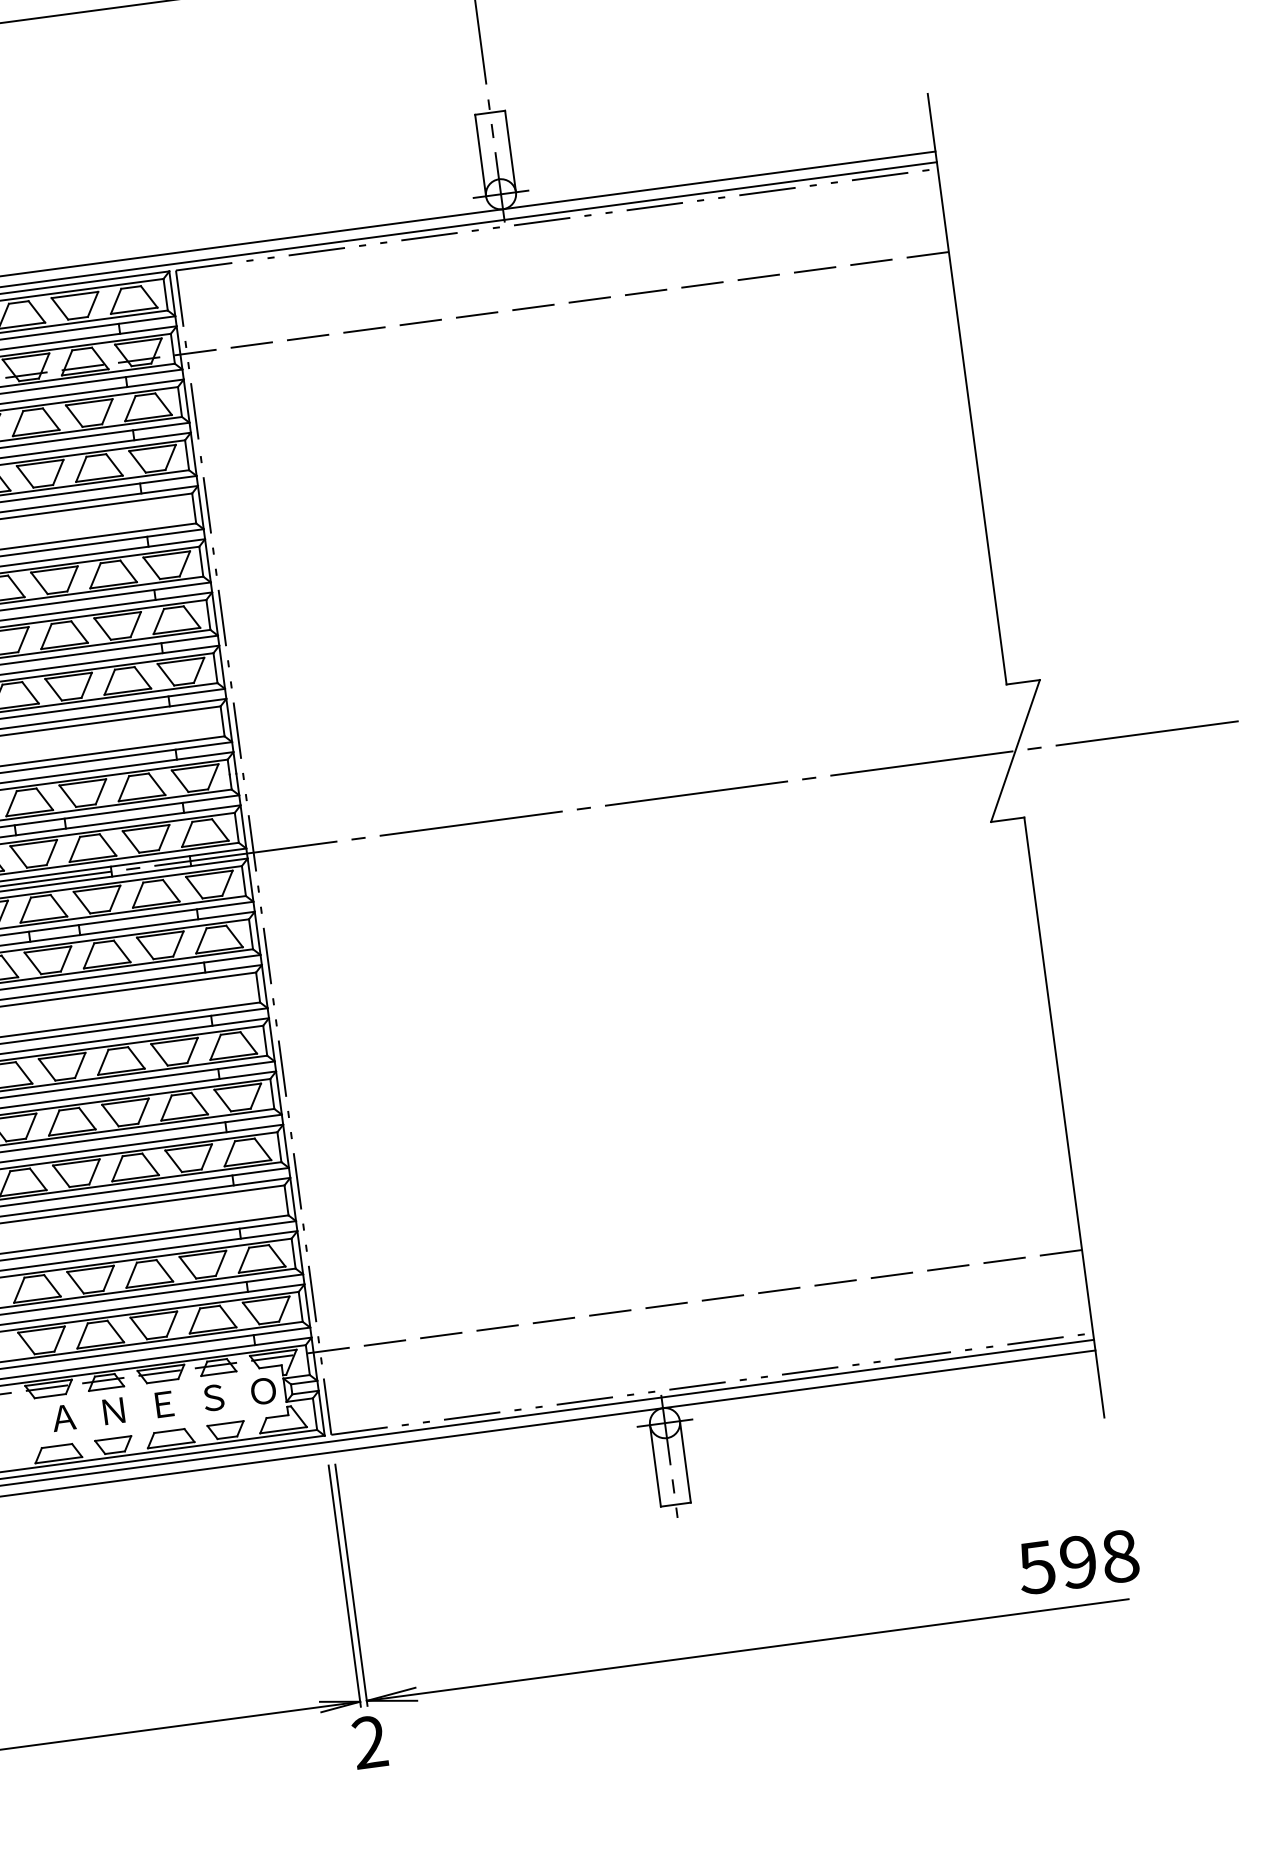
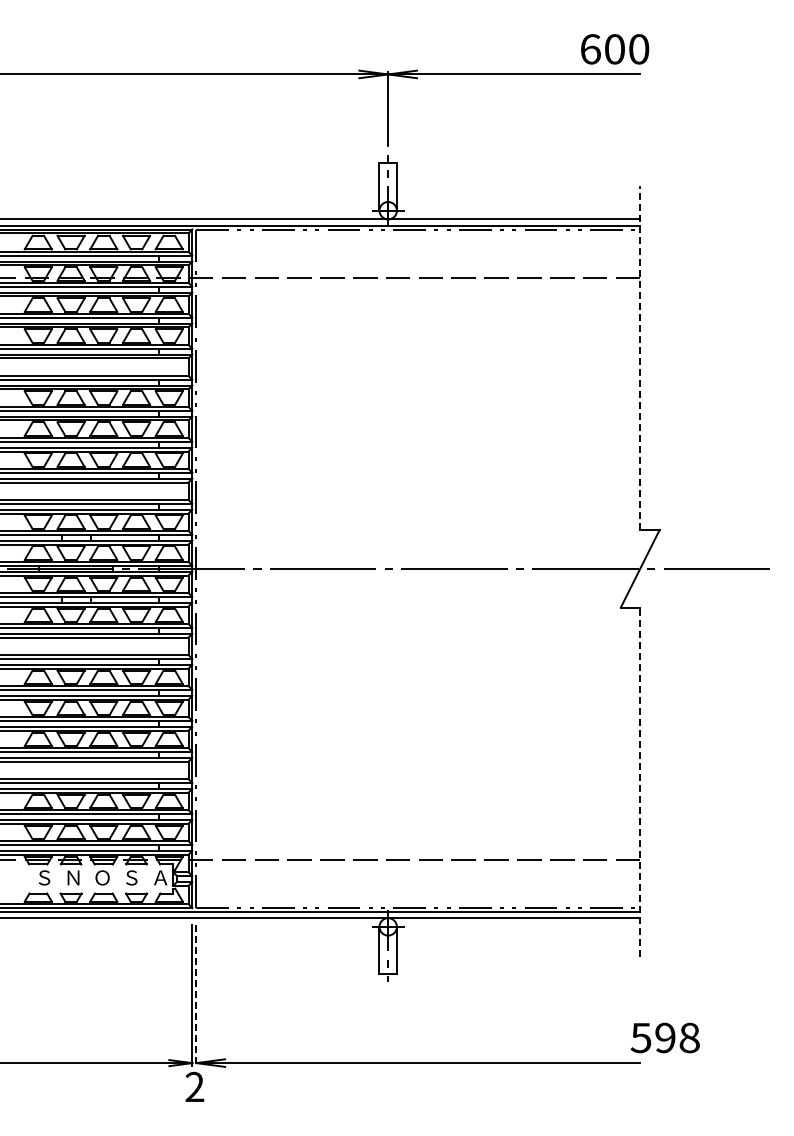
line: (967, 388) -> (640, 357), solid -> dashed
line: (1064, 1117) -> (640, 782), solid -> dashed
text: (262, 1390) -> (160, 877), Ｏ -> Ａ
text: (163, 1403) -> (102, 877), Ｅ -> Ｏ
text: (62, 1417) -> (43, 877), Ａ -> Ｓ
text: (1076, 1561) -> (664, 1037), moved
line: (351, 1586) -> (196, 996), solid -> dashed

